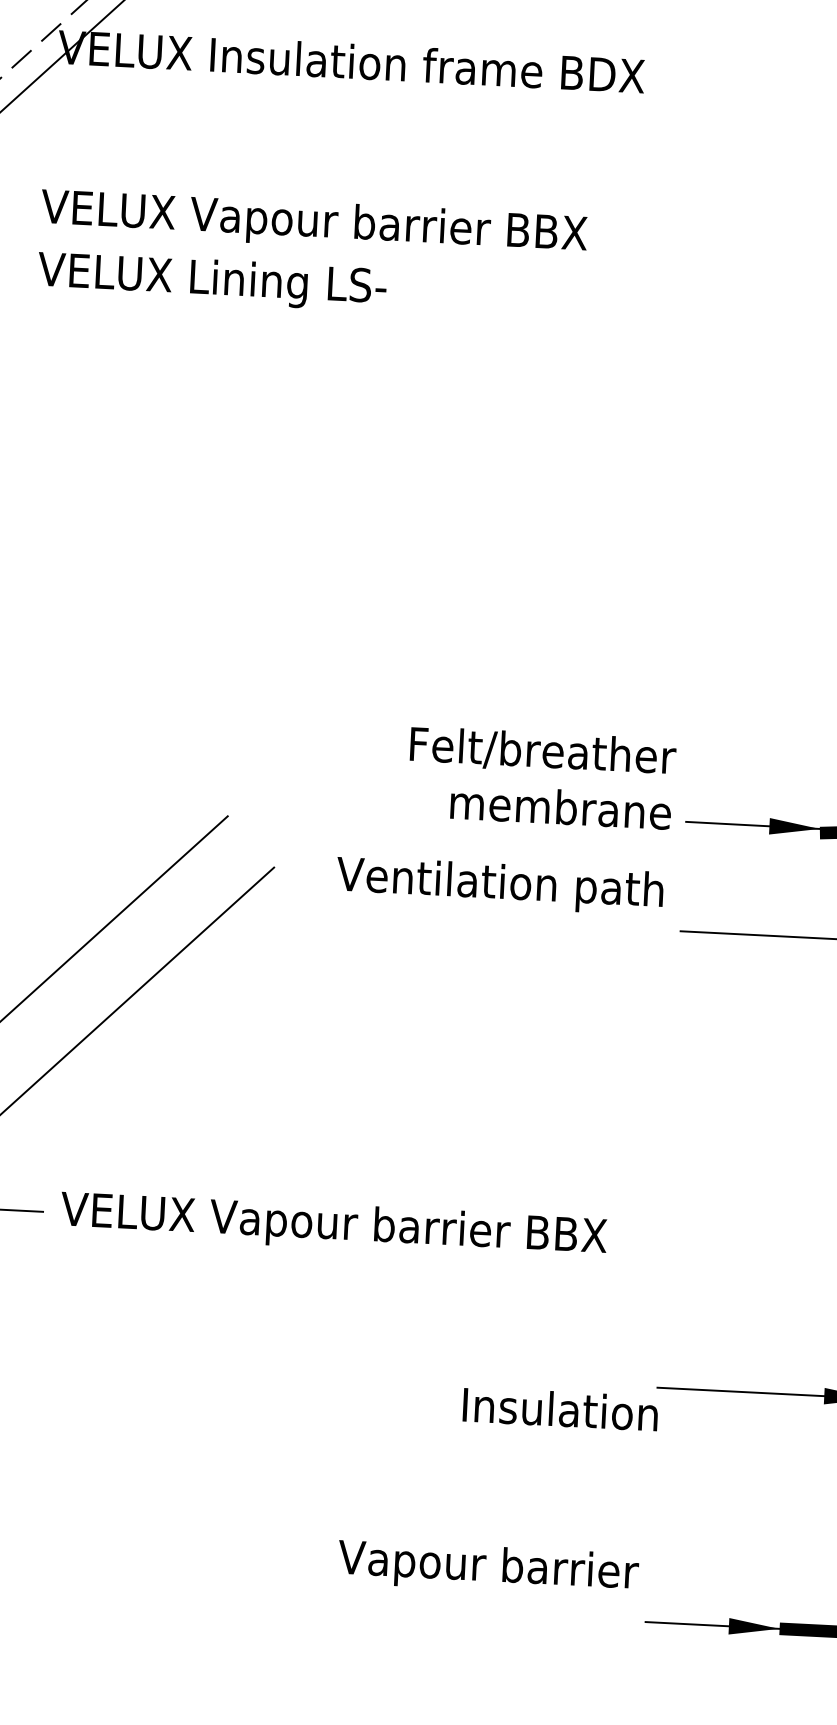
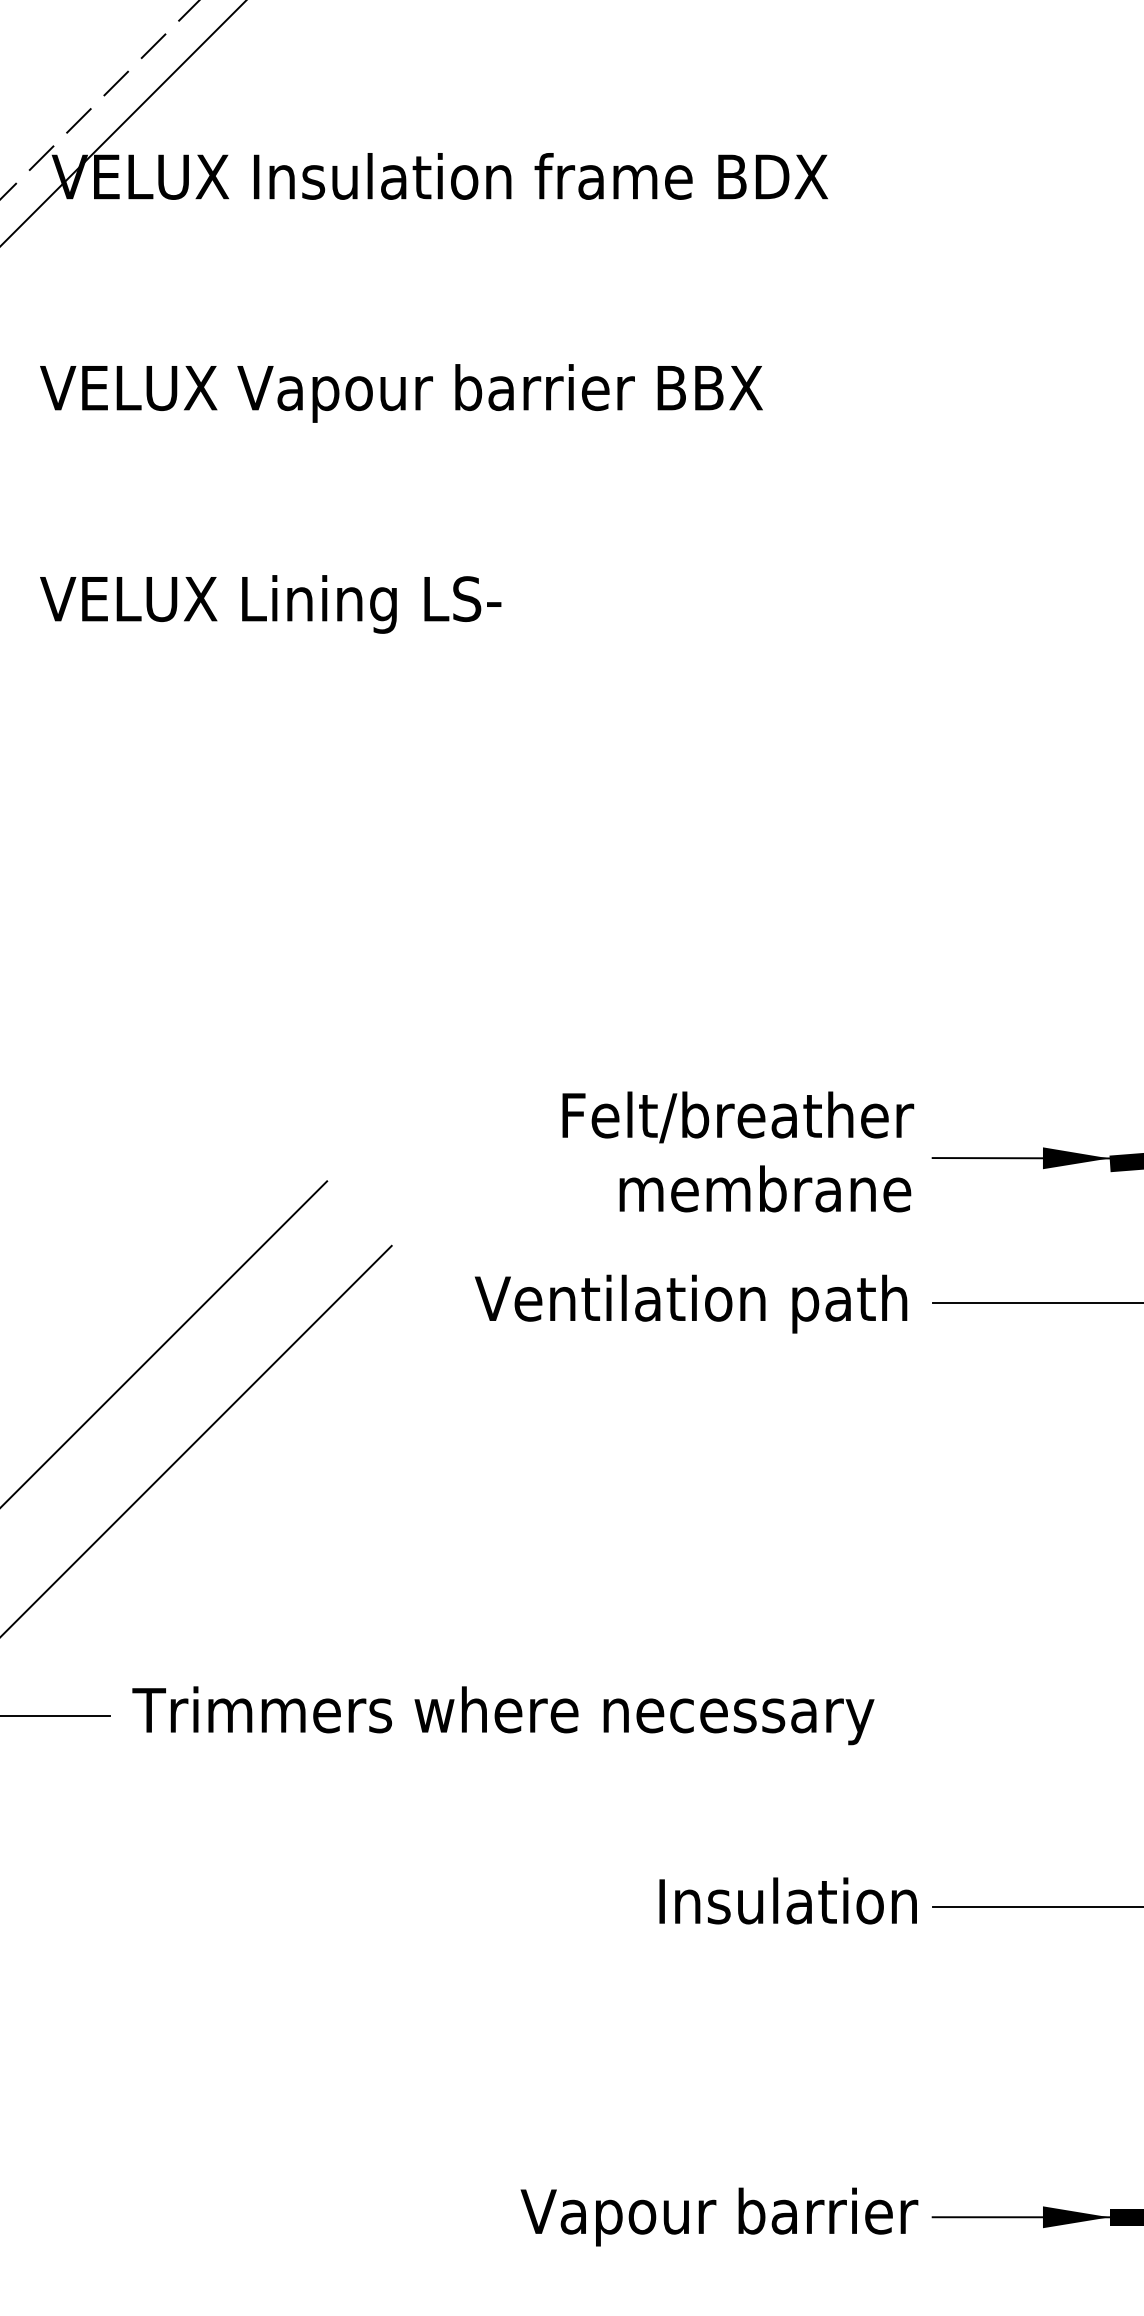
text: (212, 281) -> (270, 604), moved
text: (542, 777) -> (738, 1151), moved
text: (500, 885) -> (691, 1303), moved
text: (340, 1226) -> (503, 1715), VELUX Vapour barrier BBX -> Trimmers where necessary
text: (560, 1408) -> (787, 1900), moved
text: (488, 1568) -> (719, 2216), moved

